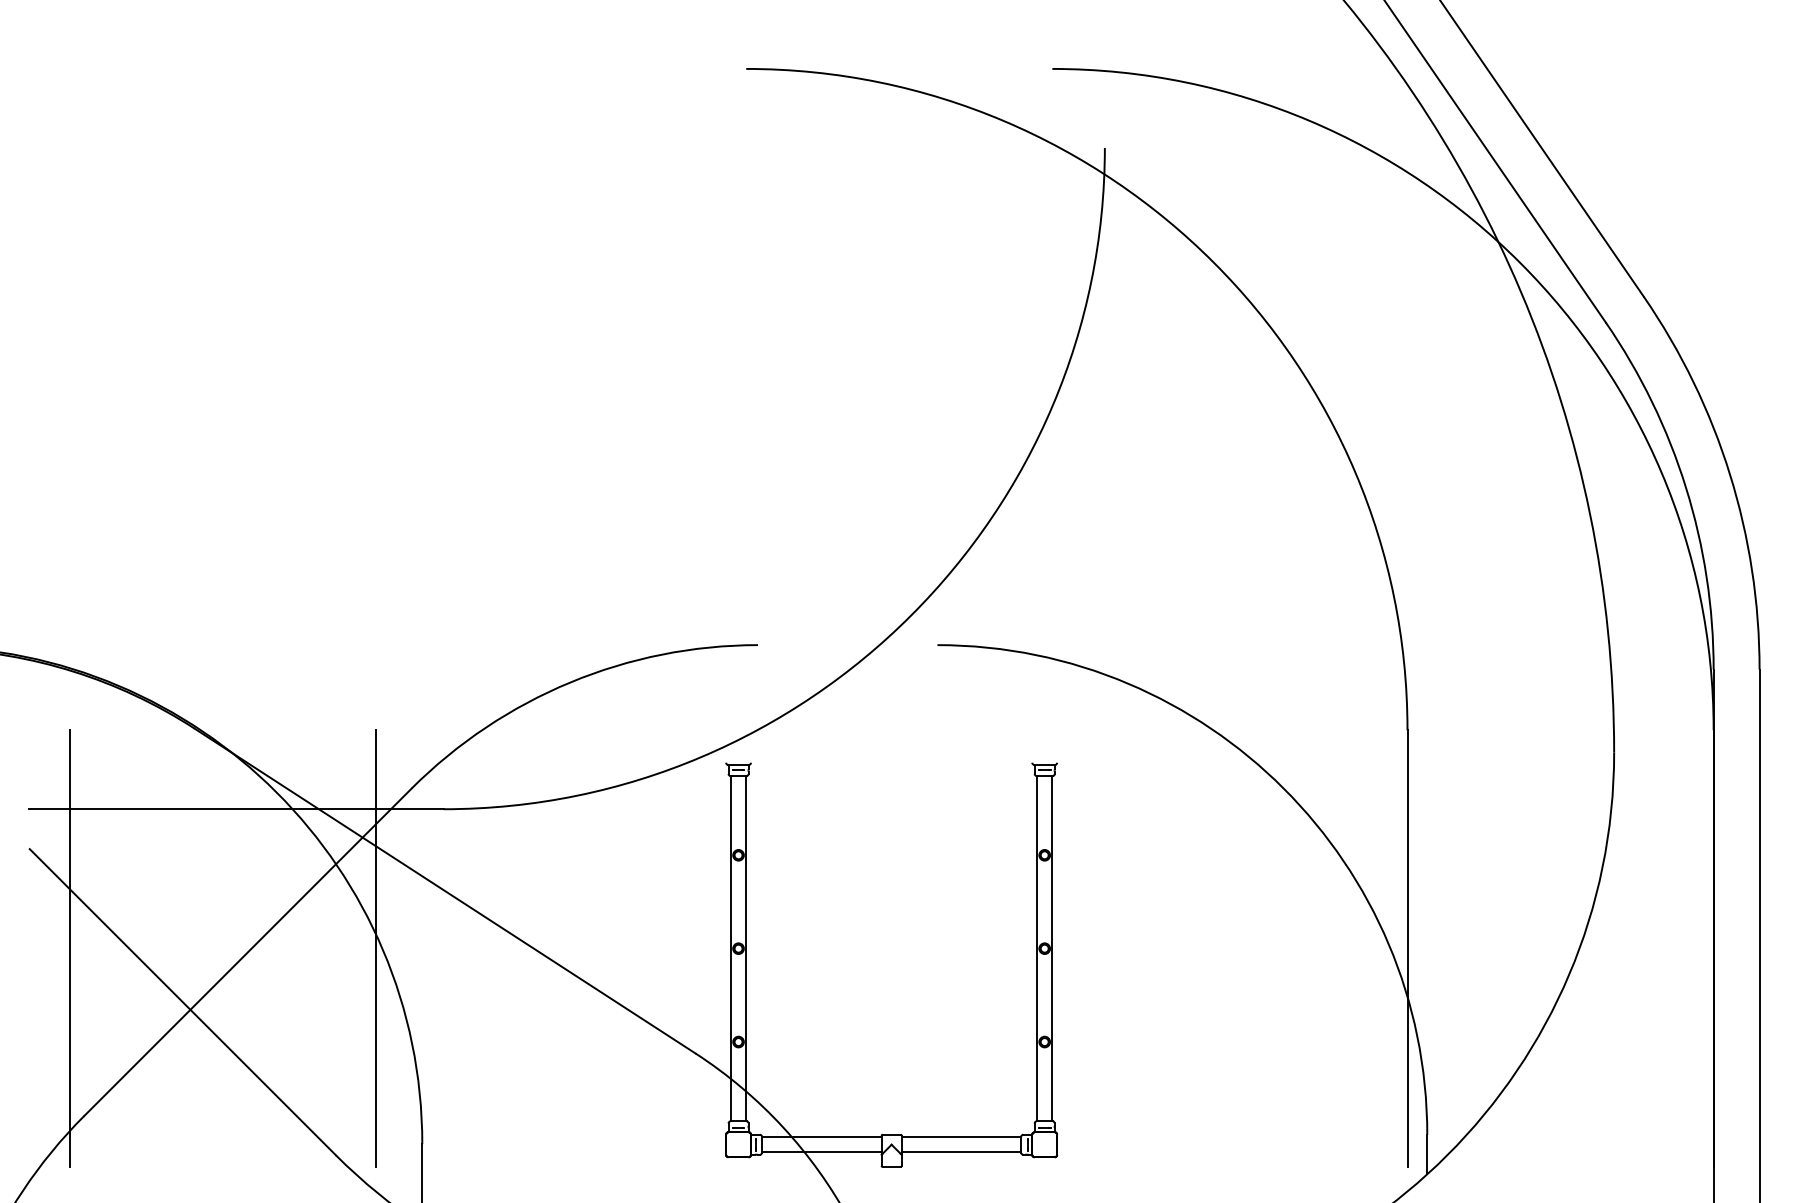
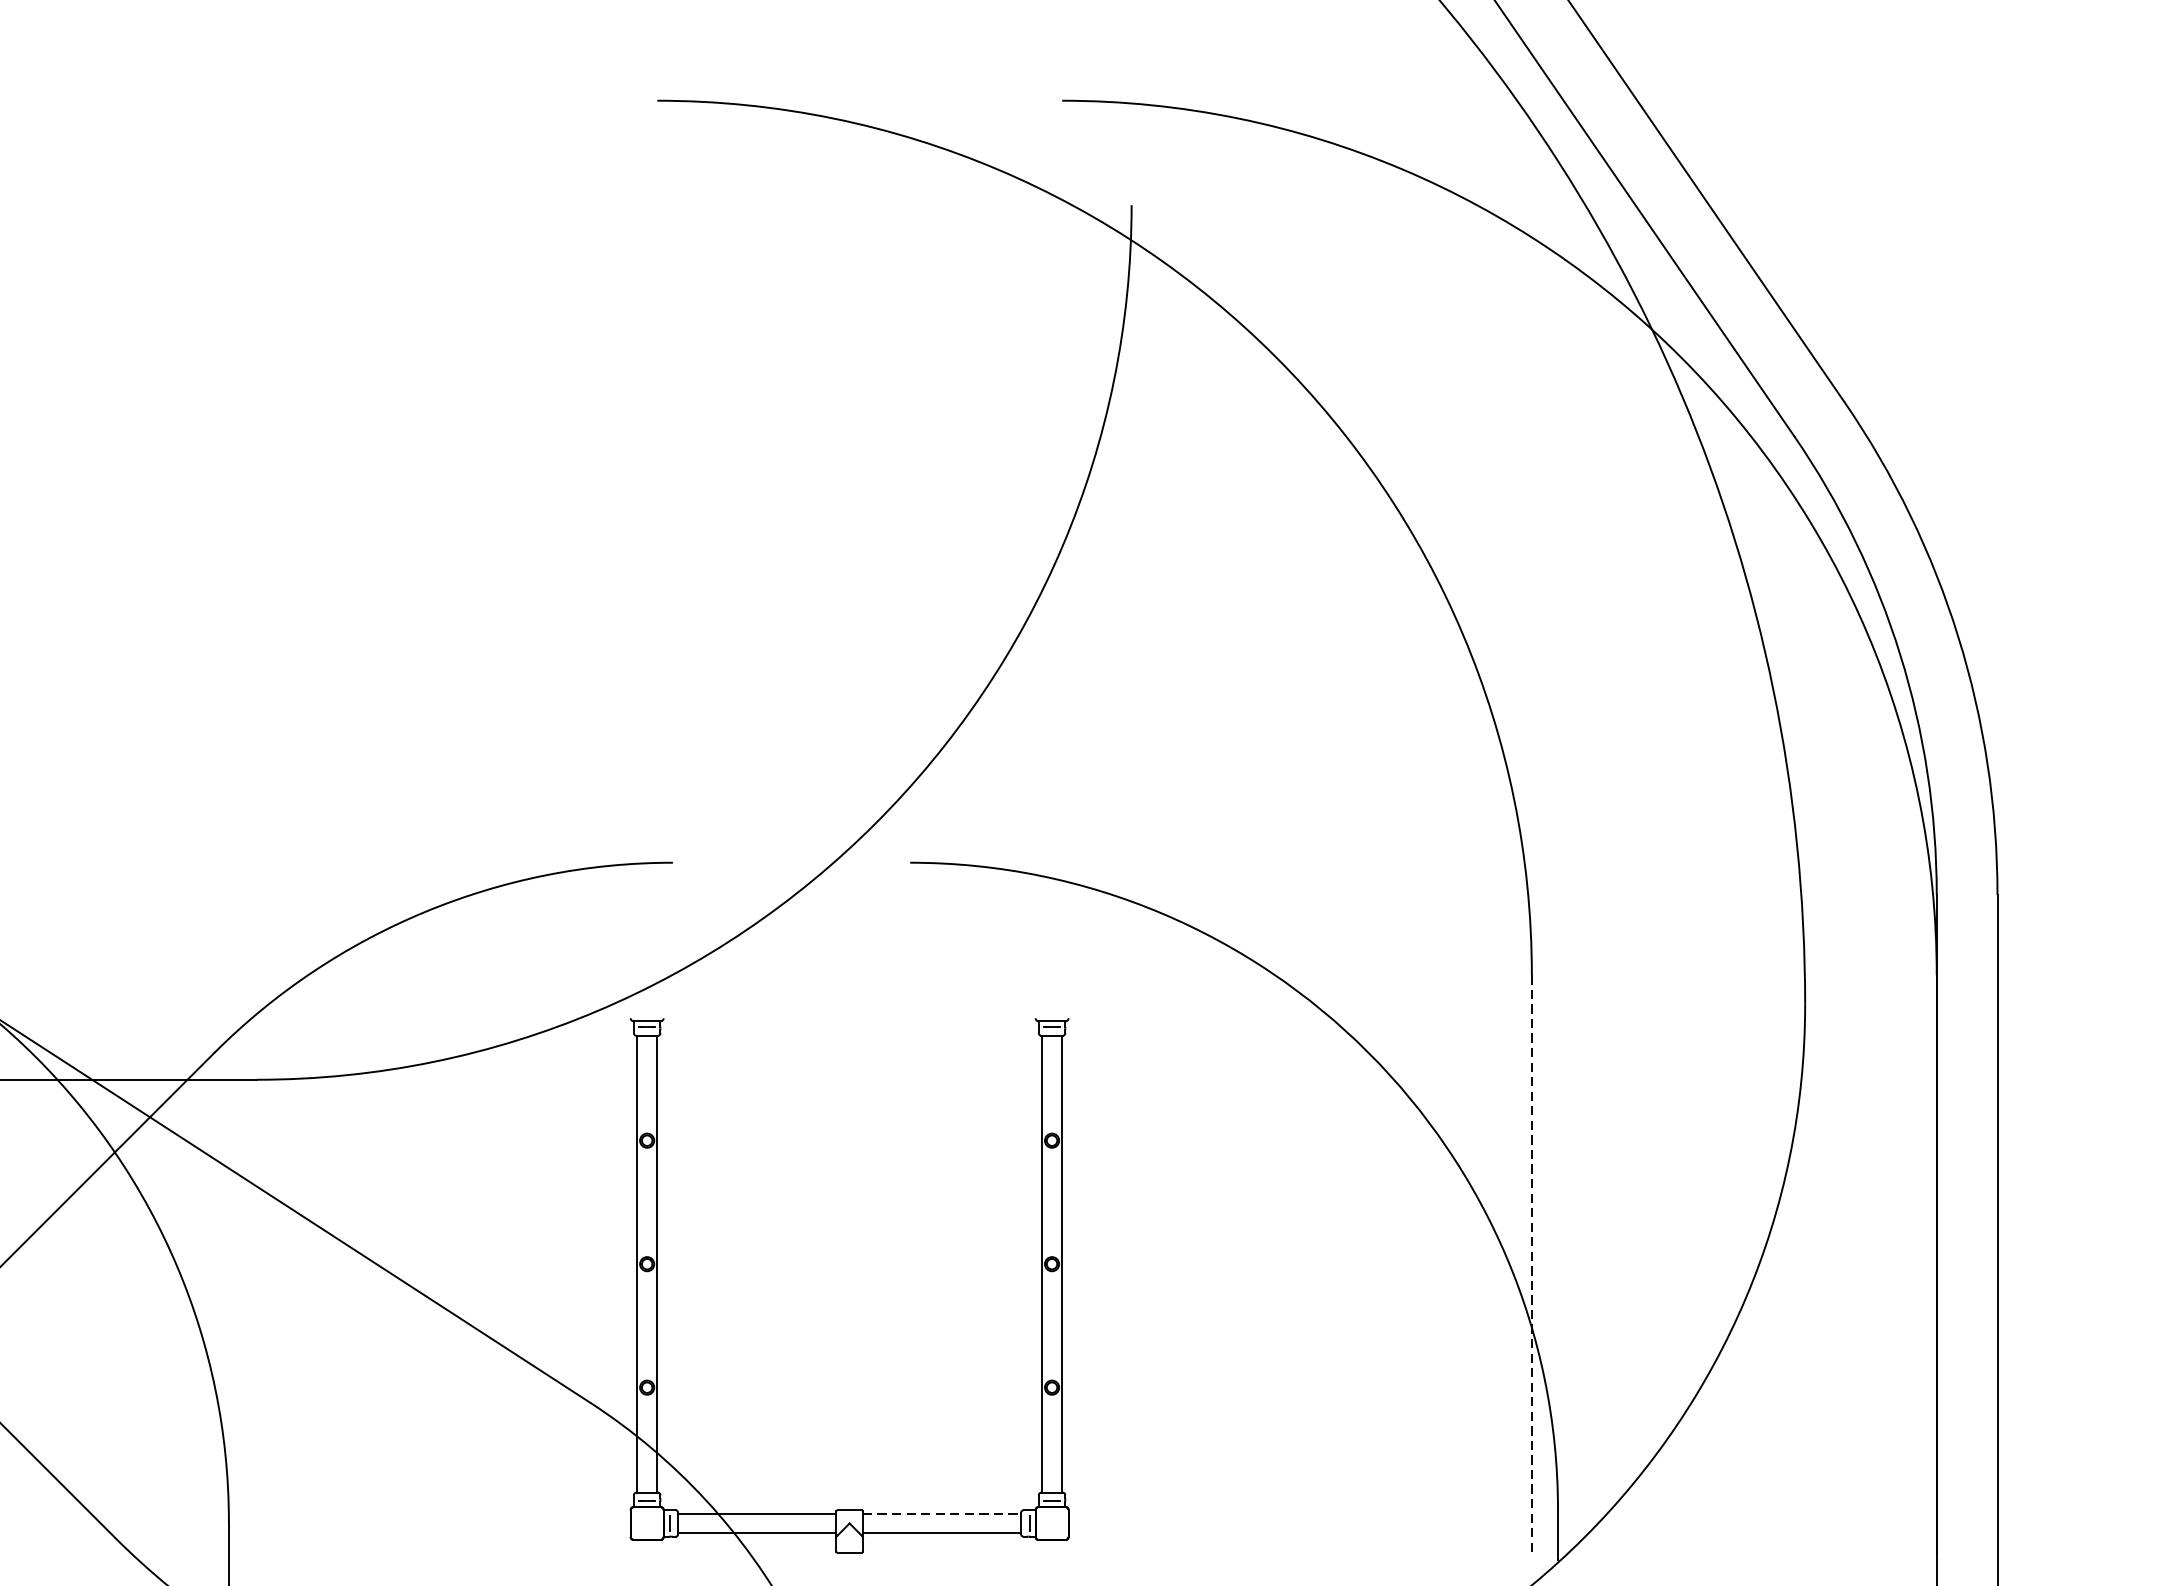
line: (375, 948) -> (167, 1263), removed
line: (1407, 949) -> (1531, 1265), solid -> dashed
line: (961, 1137) -> (942, 1513), solid -> dashed

